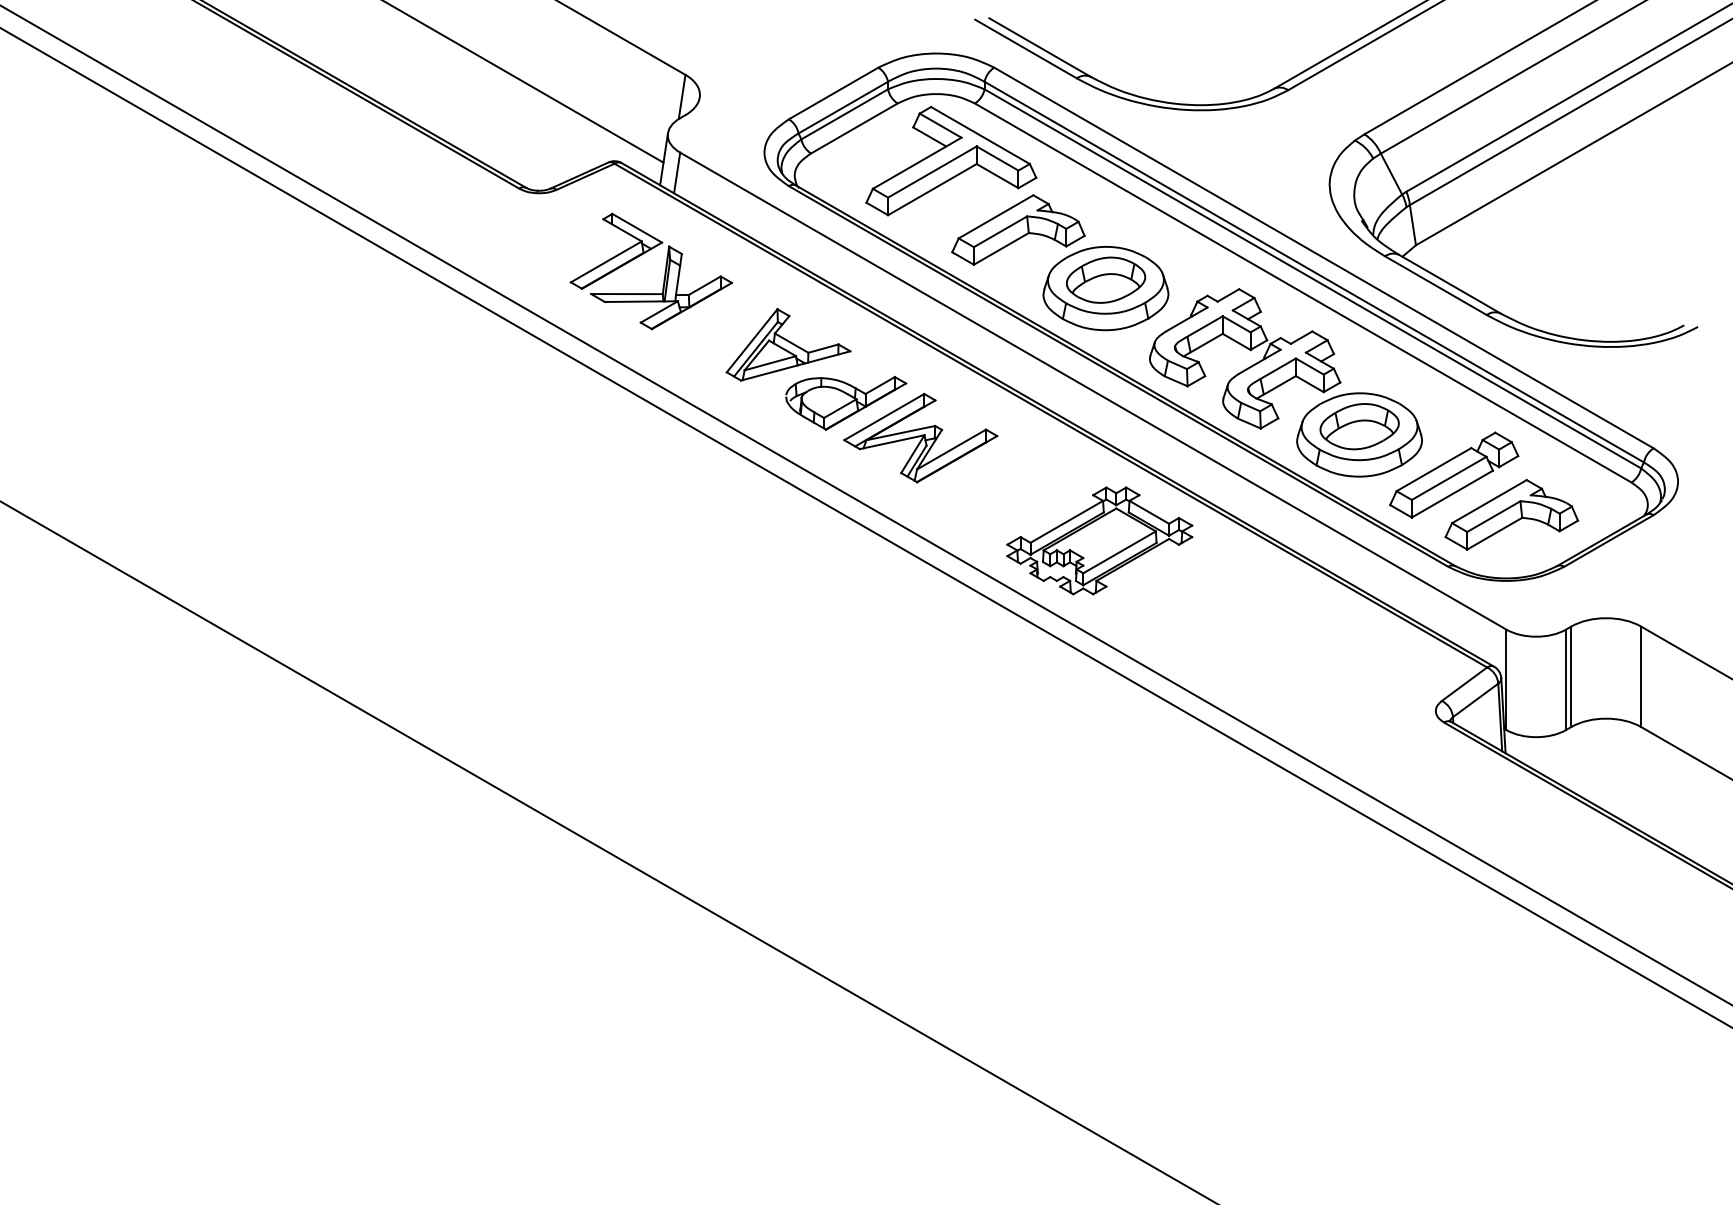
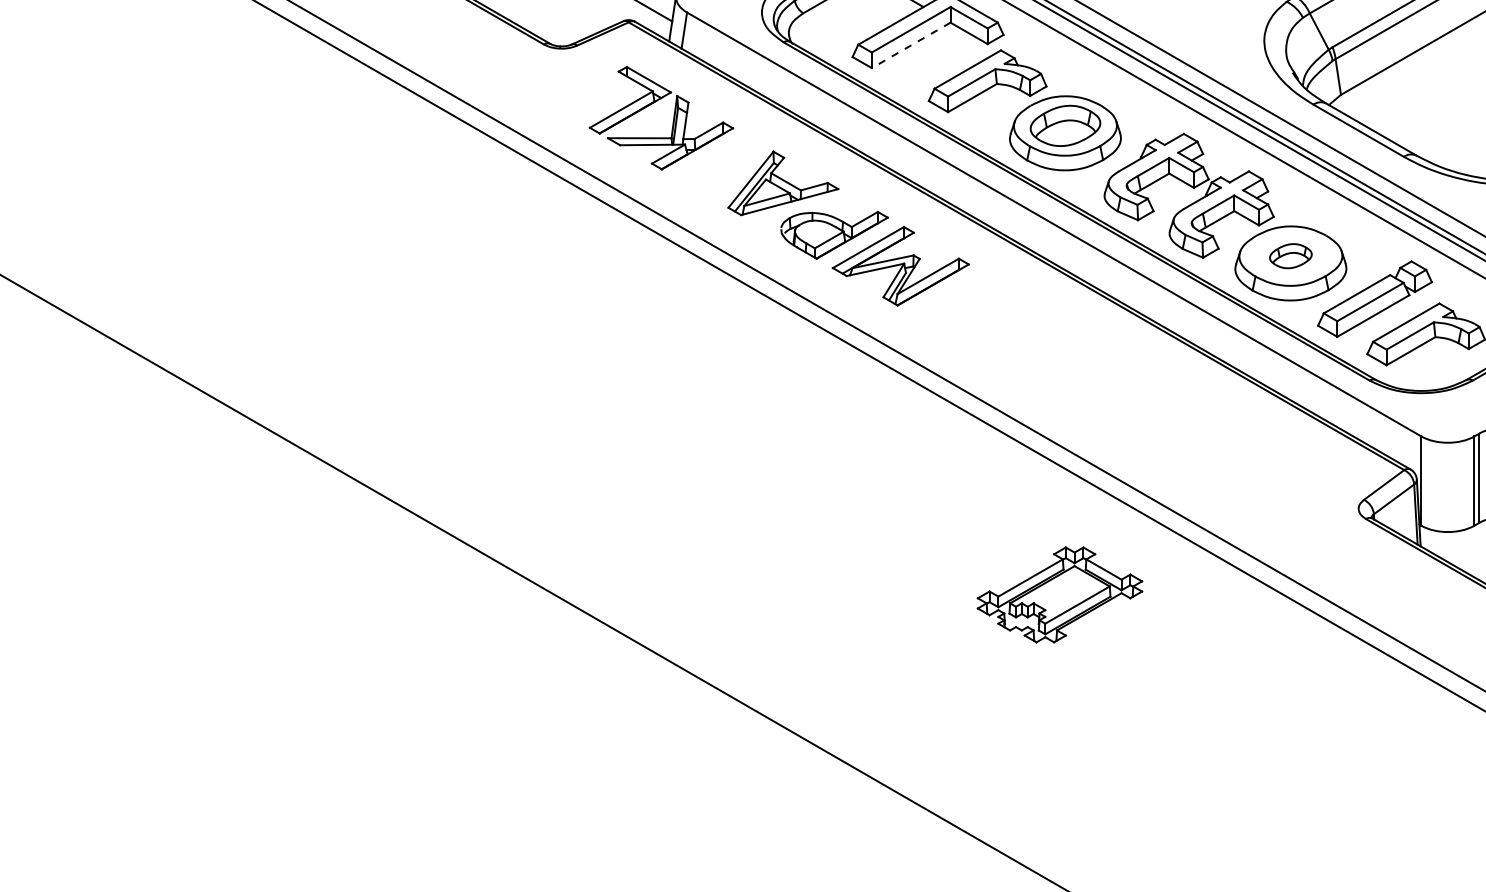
line: (931, 189) -> (910, 45), solid -> dashed
part: (1359, 426) -> (1290, 255), size x0.6
part: (1099, 540) -> (1059, 594), moved

